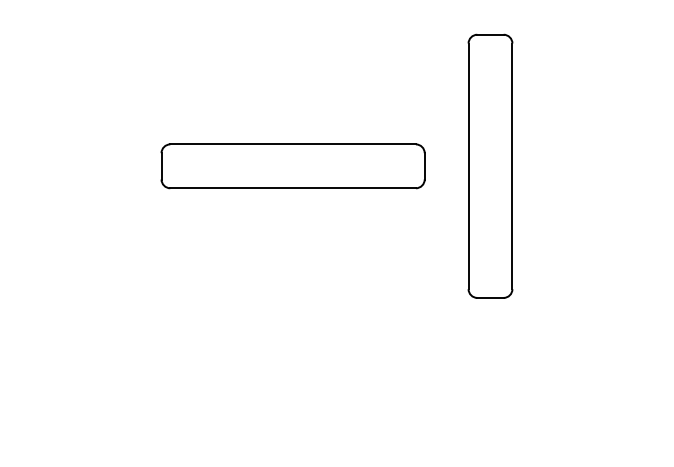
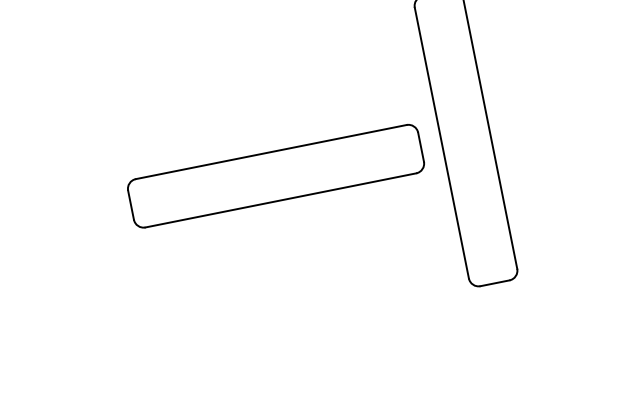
part: (292, 166) -> (275, 176), moved

